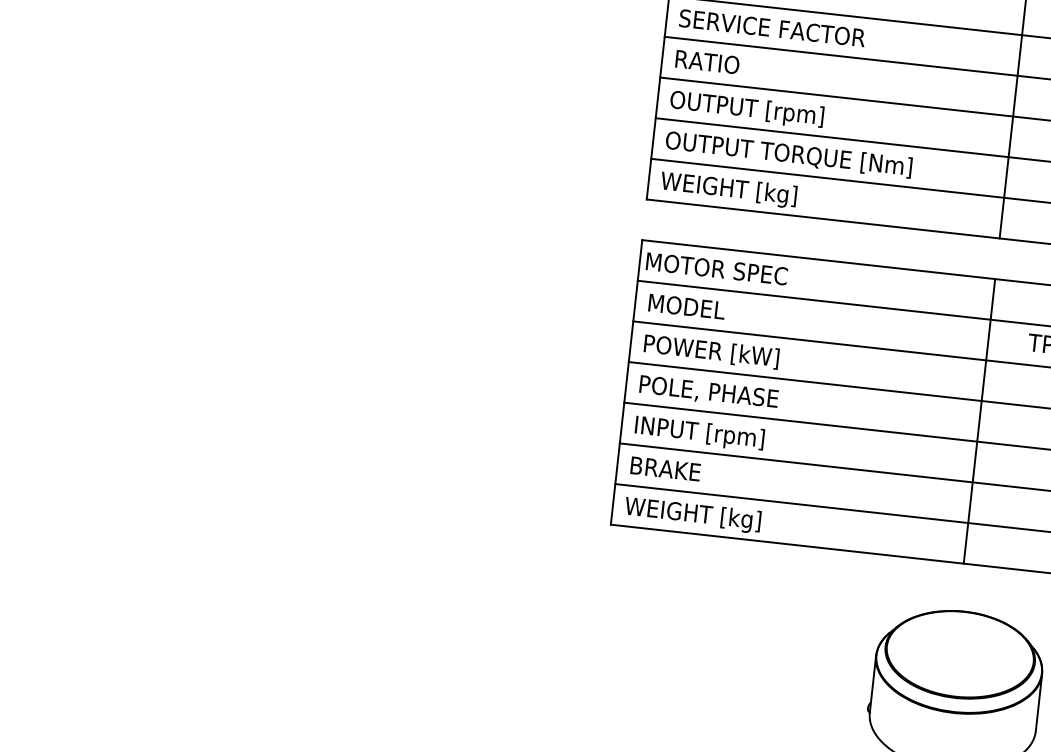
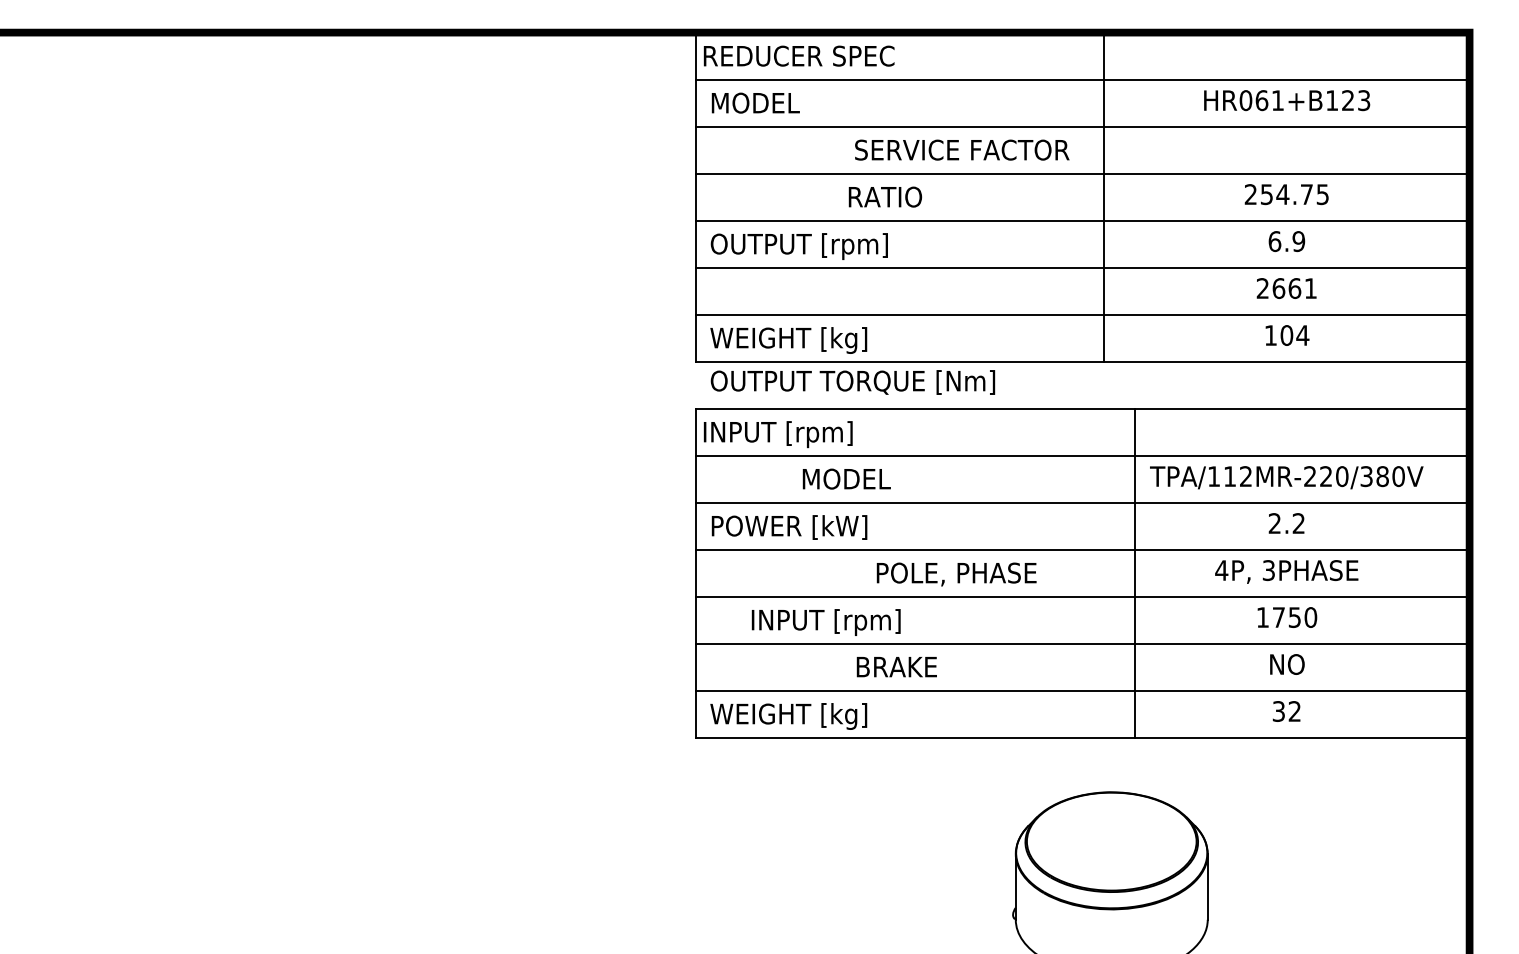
text: (772, 27) -> (962, 149), moved
text: (707, 61) -> (885, 196), moved
text: (788, 154) -> (852, 382), moved
text: (717, 271) -> (786, 434), MOTOR SPEC -> INPUT [rpm]
text: (686, 306) -> (846, 478), moved
text: (708, 392) -> (956, 574), moved
line: (979, 420) -> (1135, 572), moved
text: (699, 433) -> (825, 622), moved
text: (665, 469) -> (896, 667), moved

